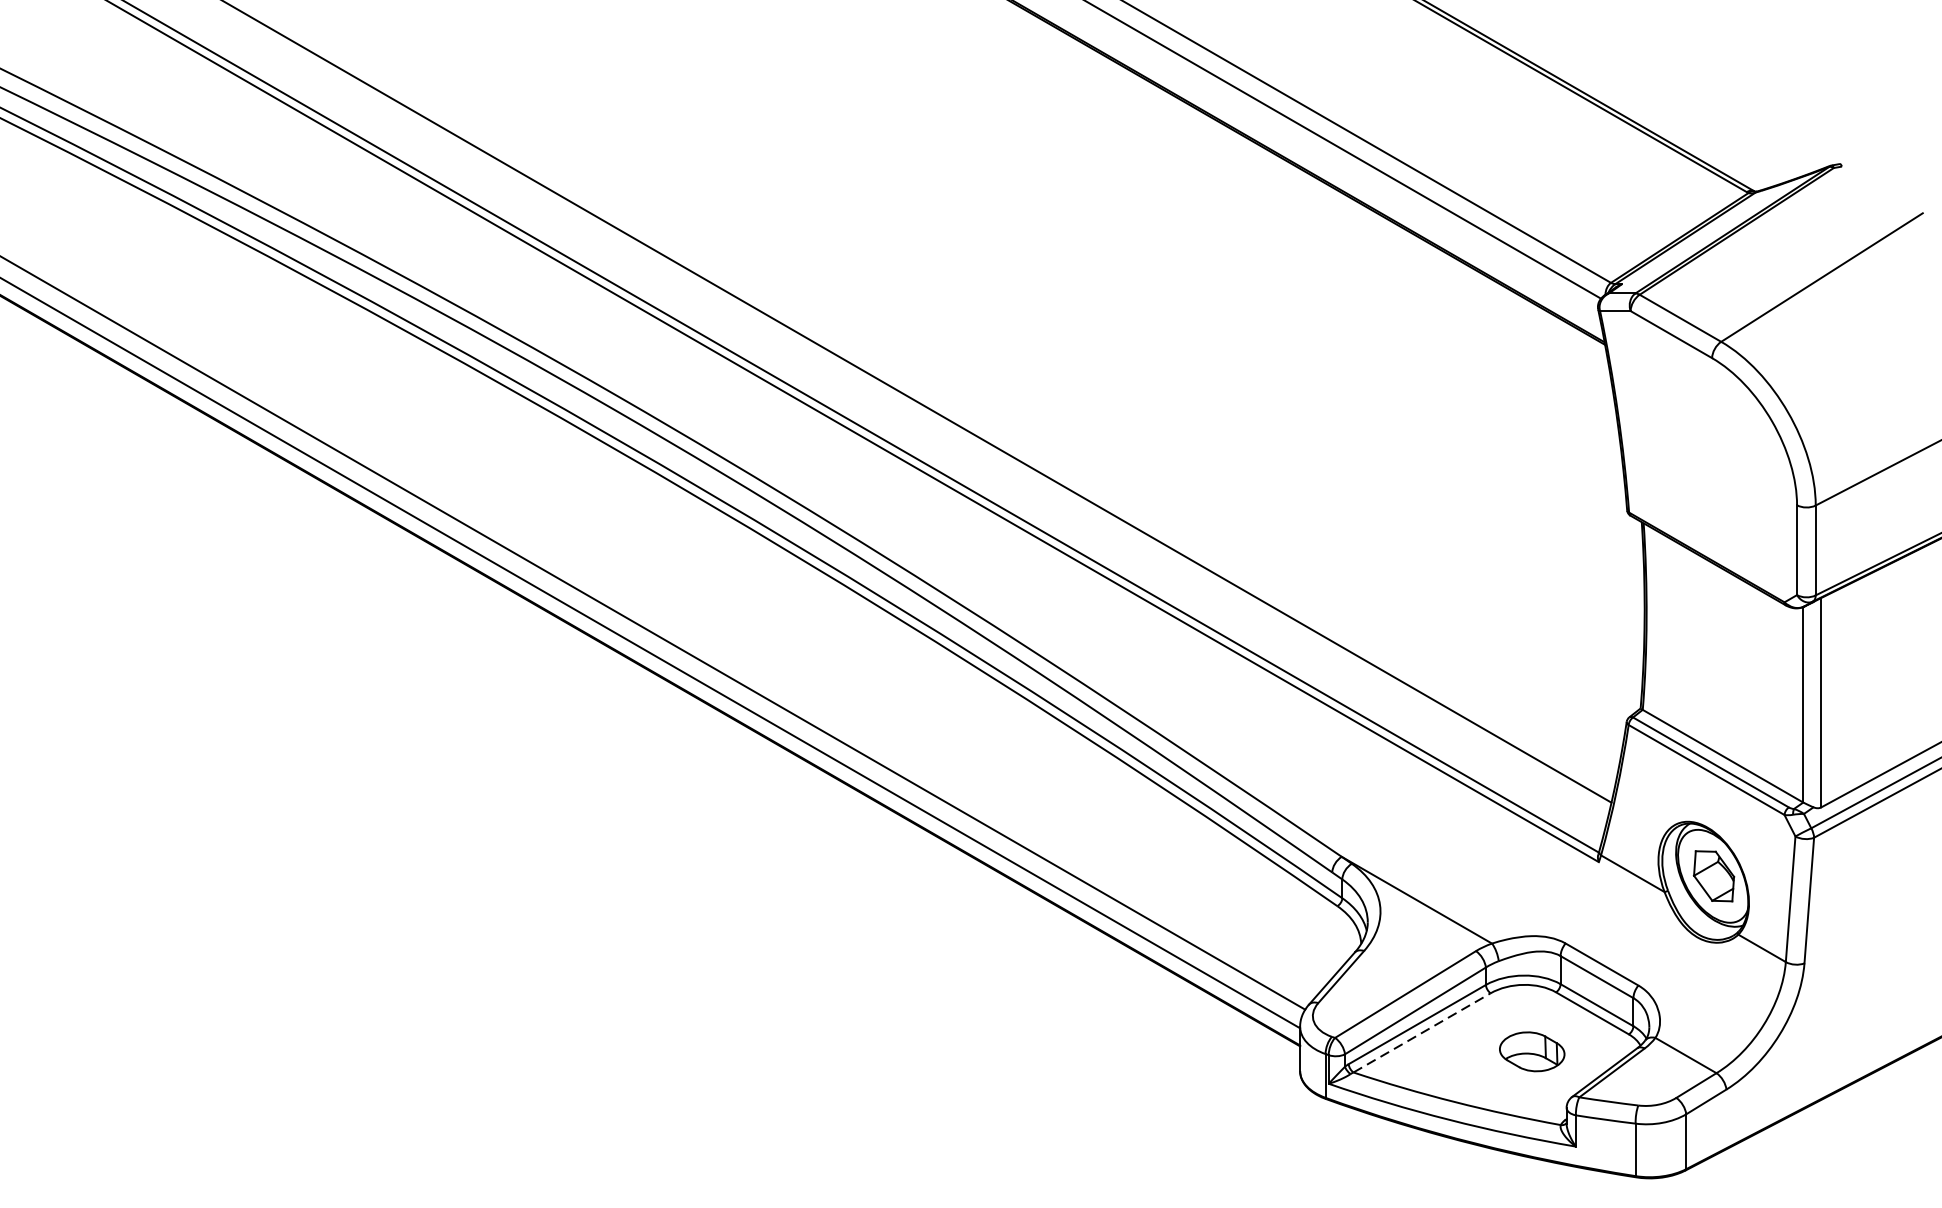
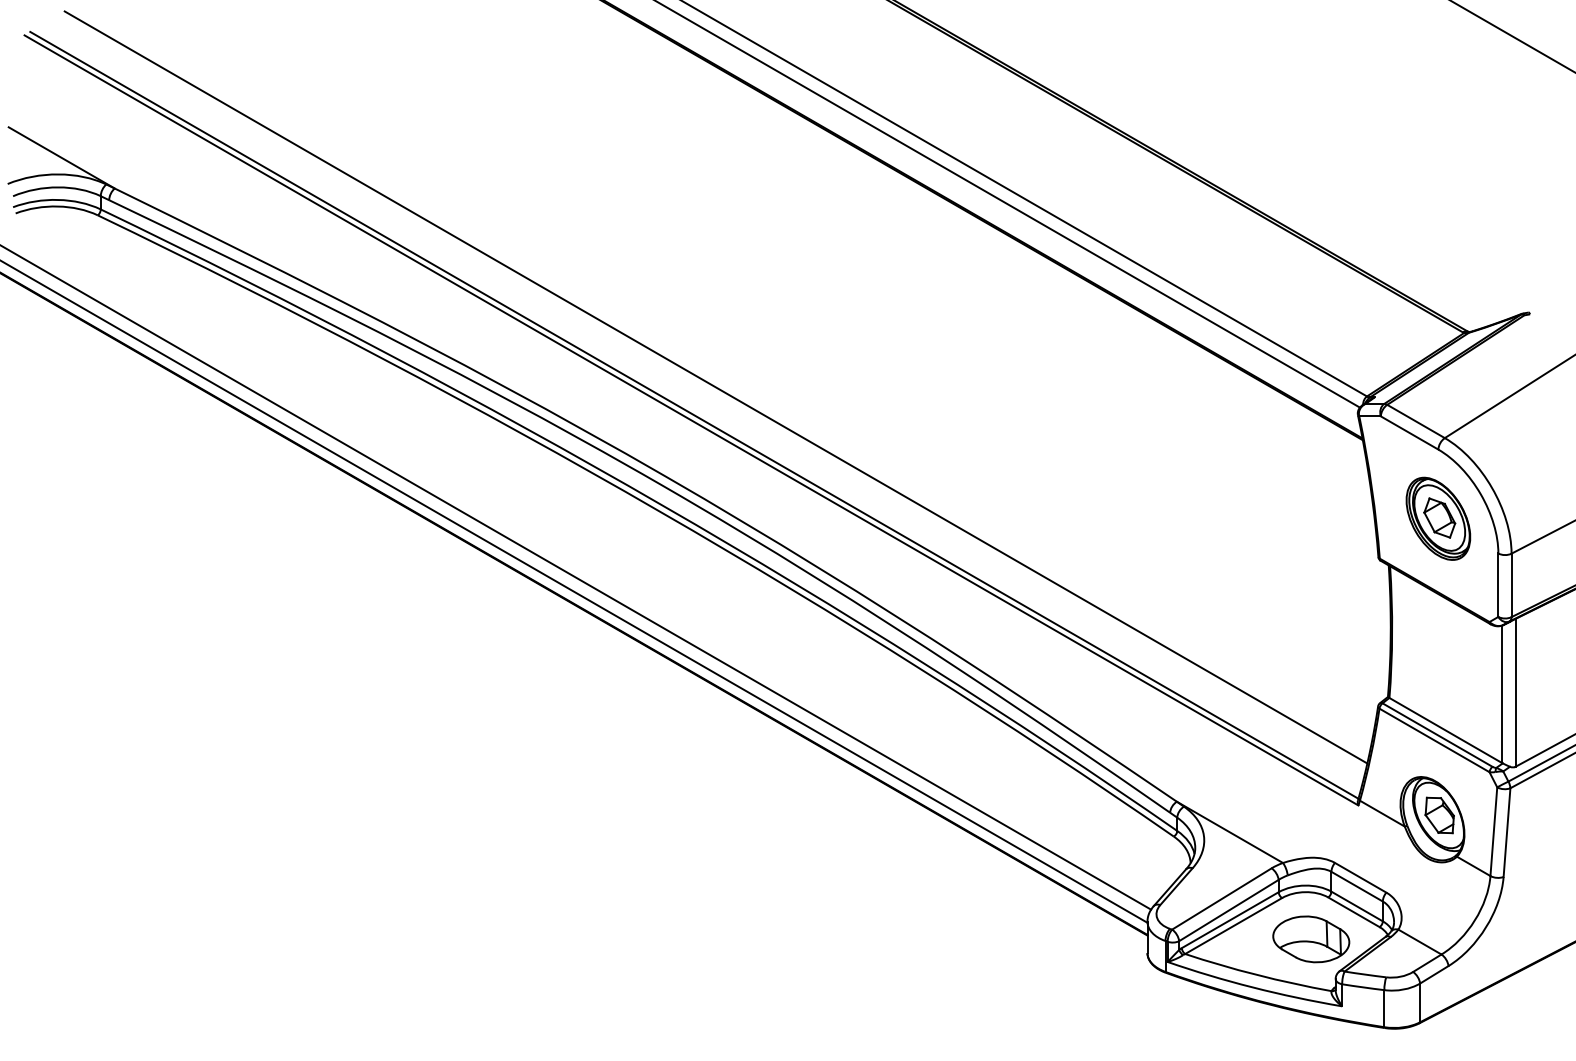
part: (1712, 455) -> (1438, 518), added
line: (1421, 1033) -> (1233, 926), dashed -> solid
part: (1532, 1051) -> (1311, 939), size x1.67

